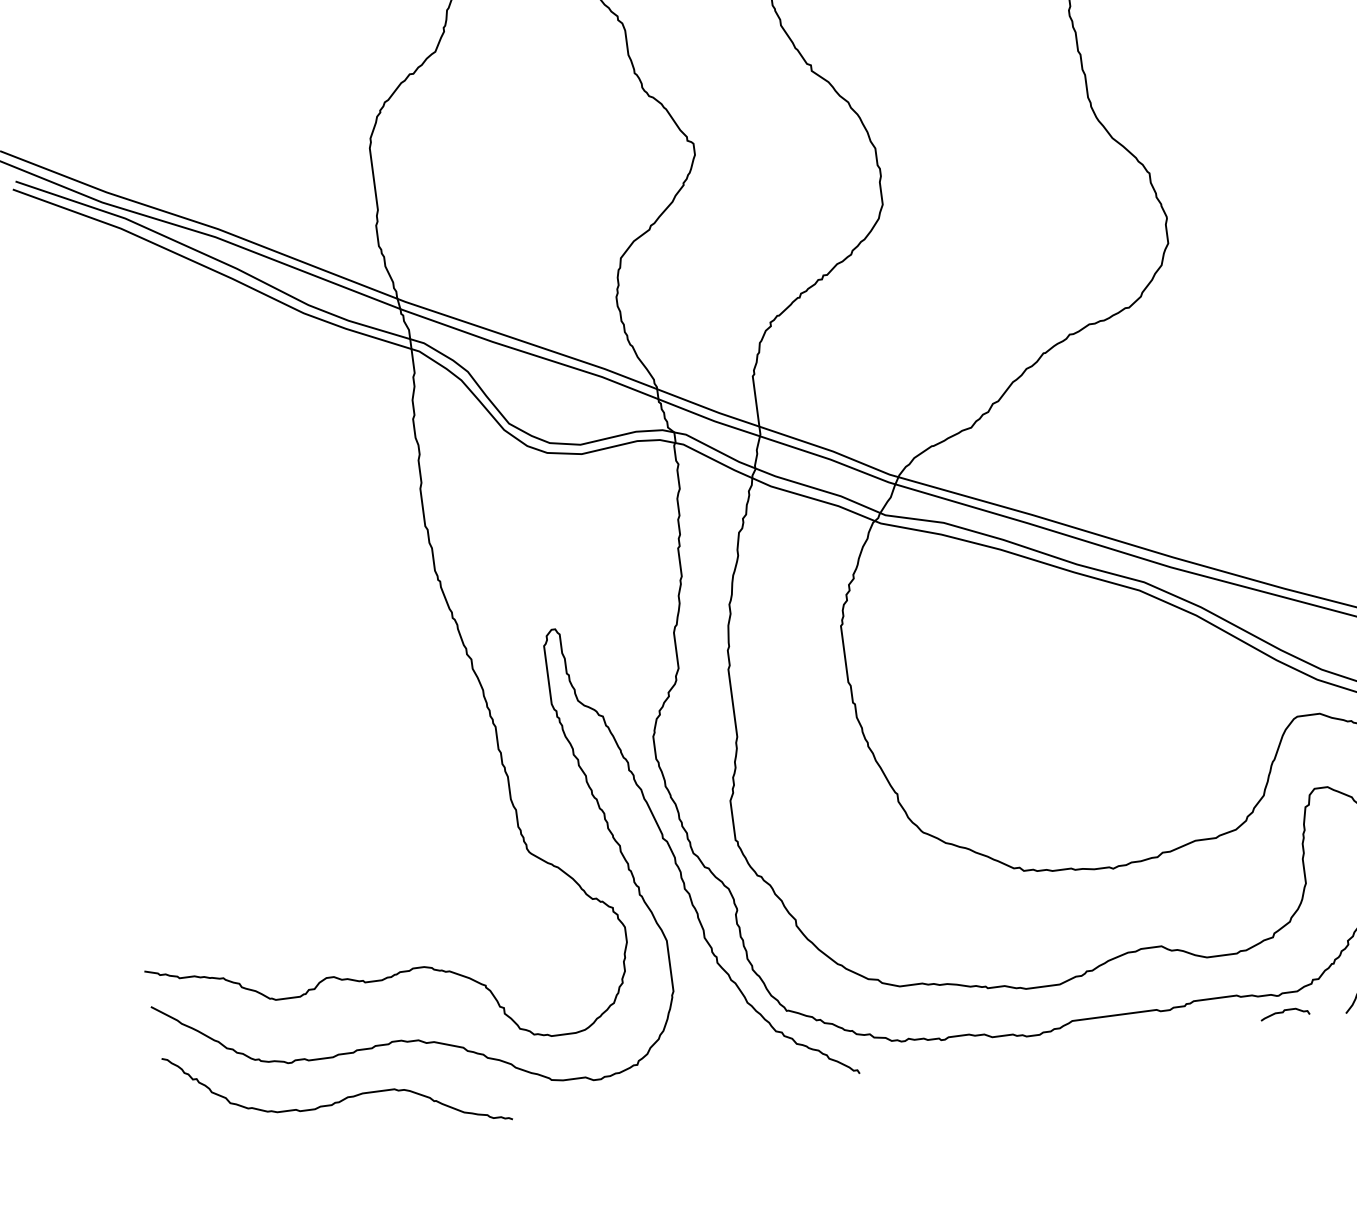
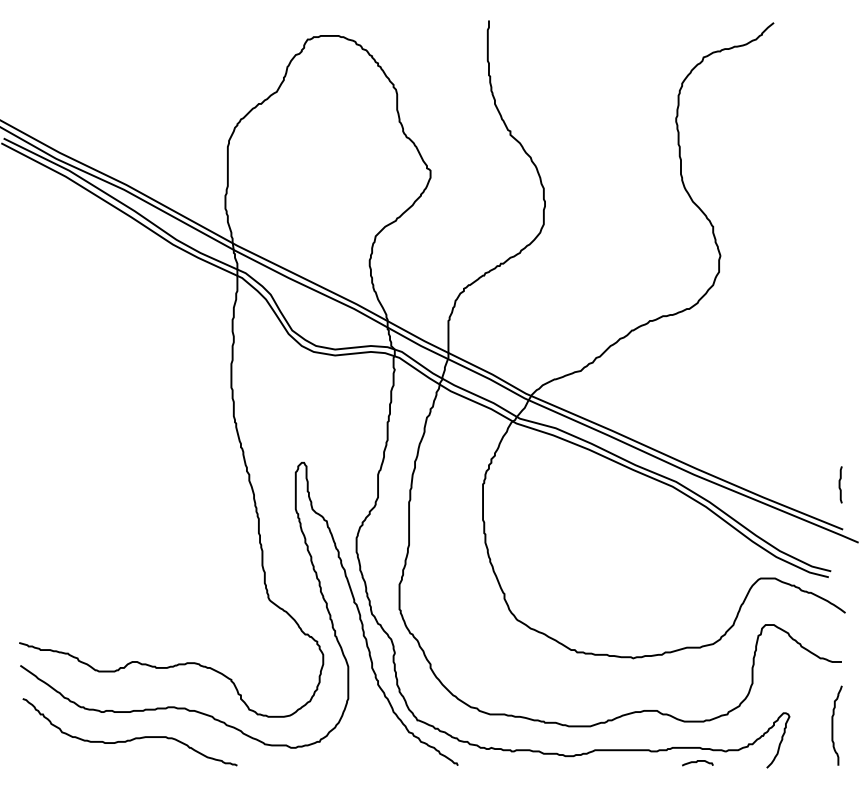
curve: (1284, 1012) -> (697, 762), moved

